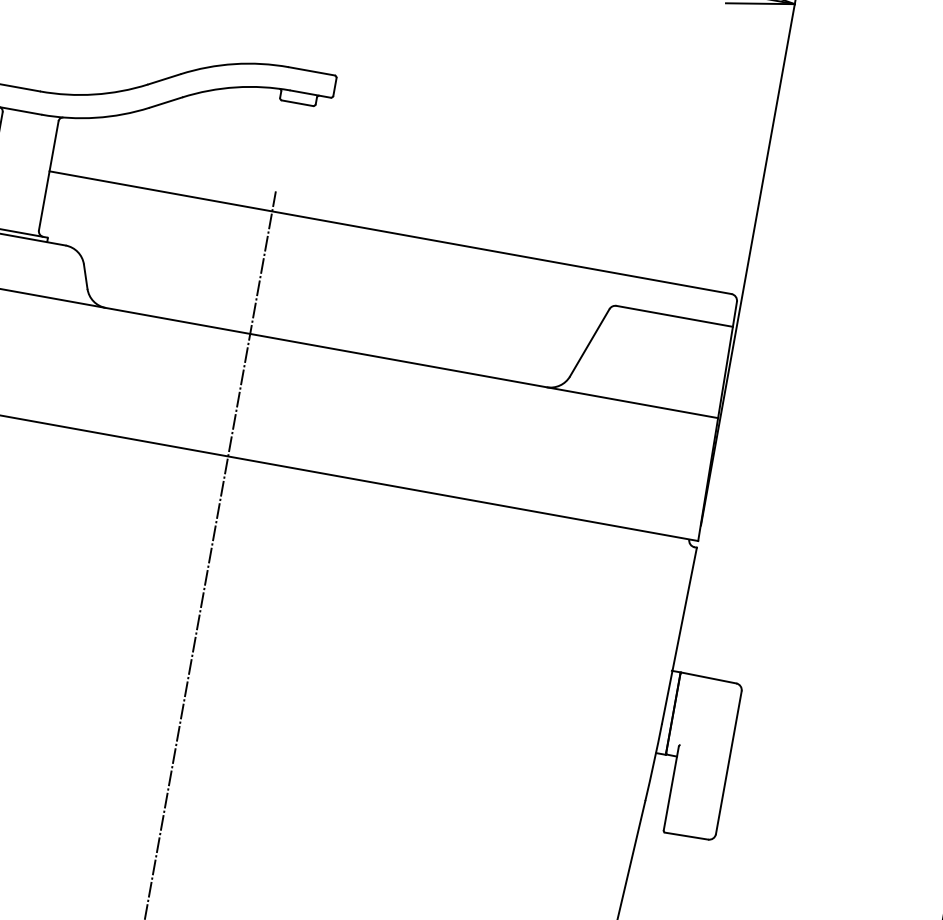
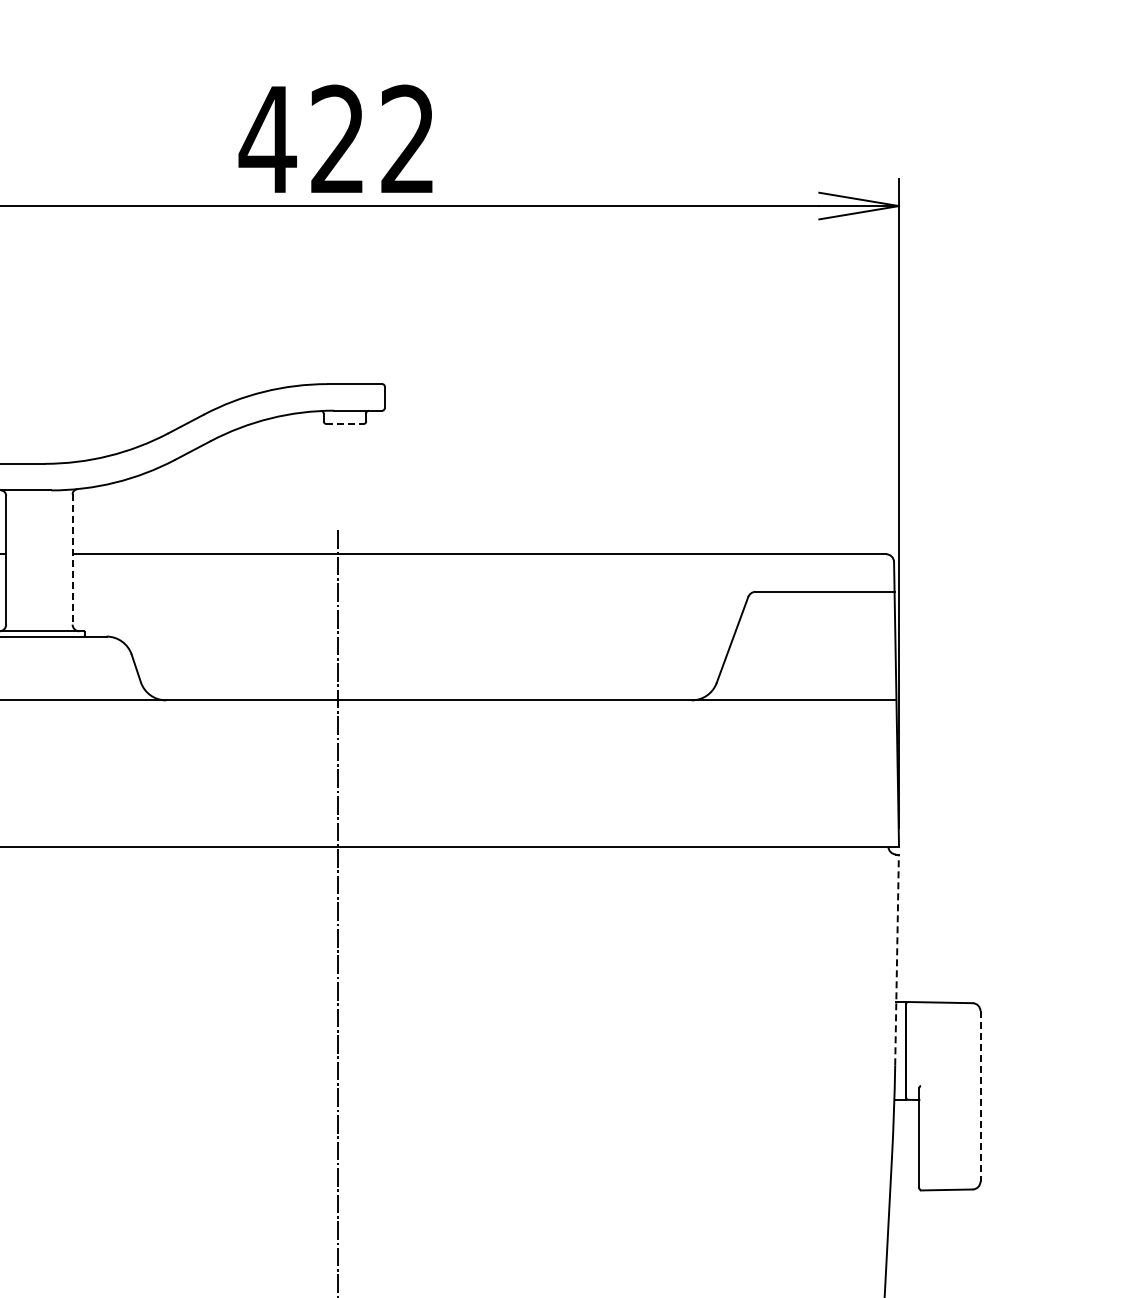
line: (298, 102) -> (345, 423), solid -> dashed
line: (48, 176) -> (72, 560), solid -> dashed
line: (679, 635) -> (897, 959), solid -> dashed
line: (728, 762) -> (980, 1096), solid -> dashed

